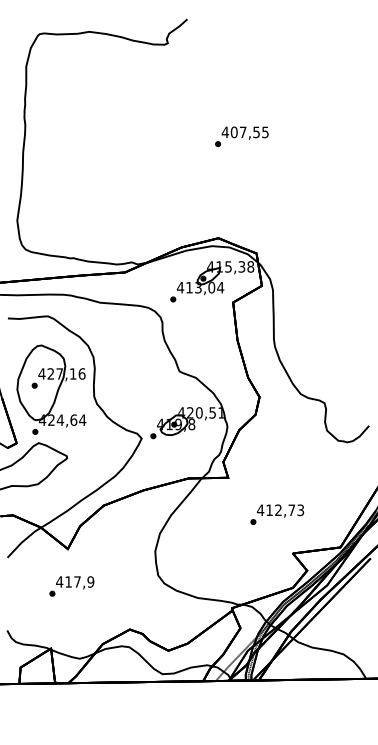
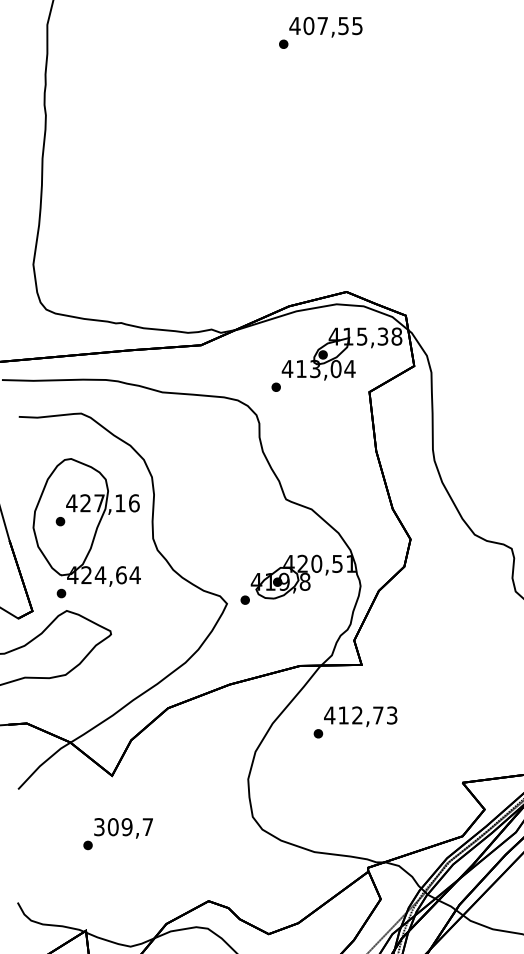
text: (241, 136) -> (320, 32), moved
text: (276, 514) -> (354, 722), moved
text: (75, 581) -> (124, 826), 417,9 -> 309,7

